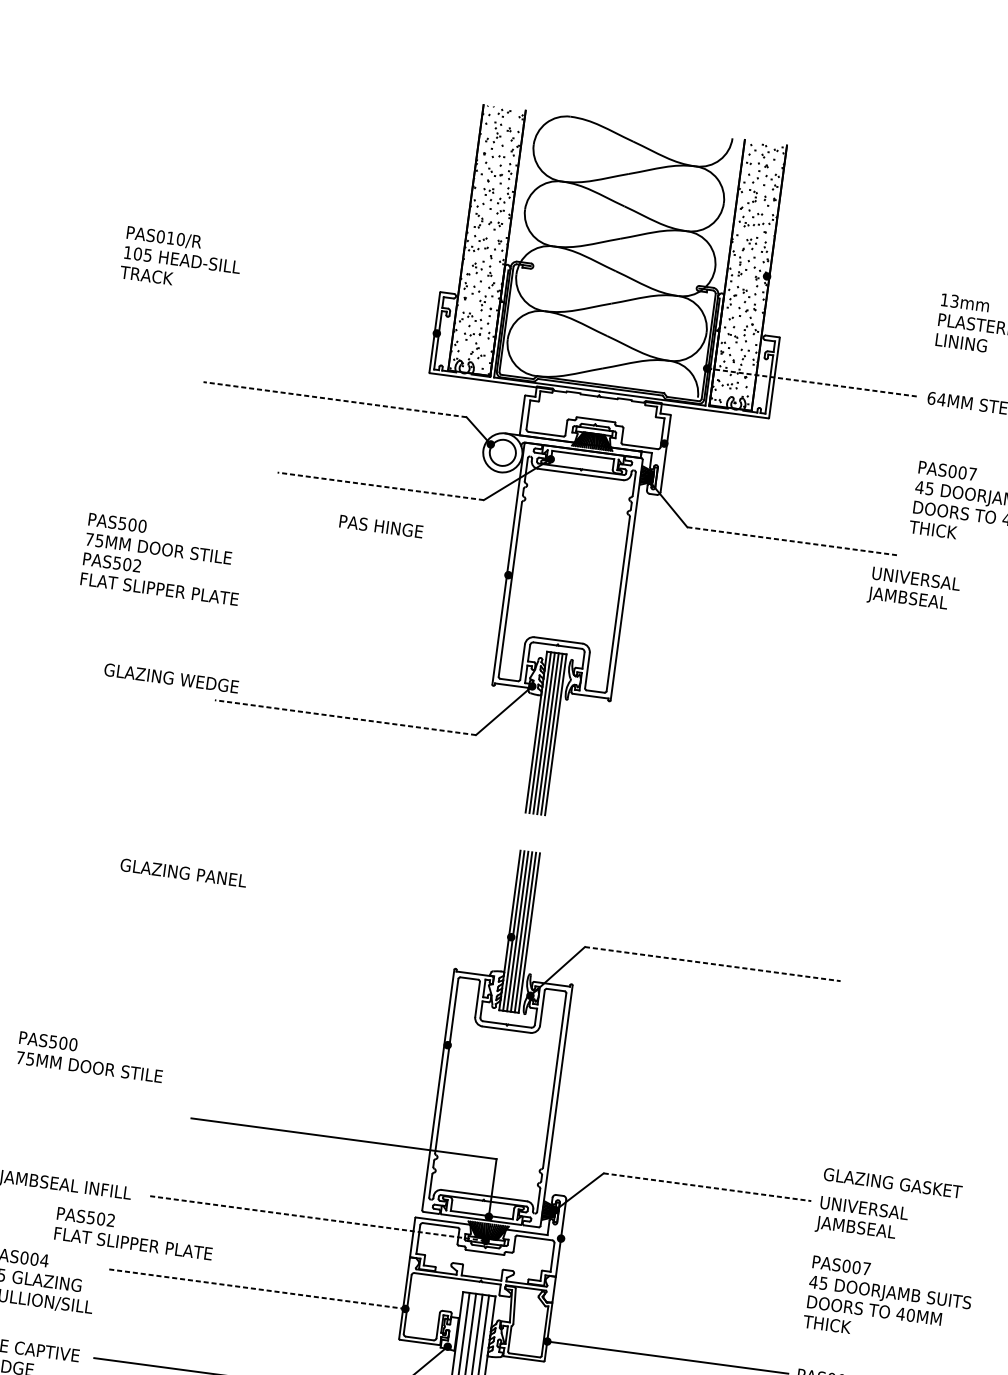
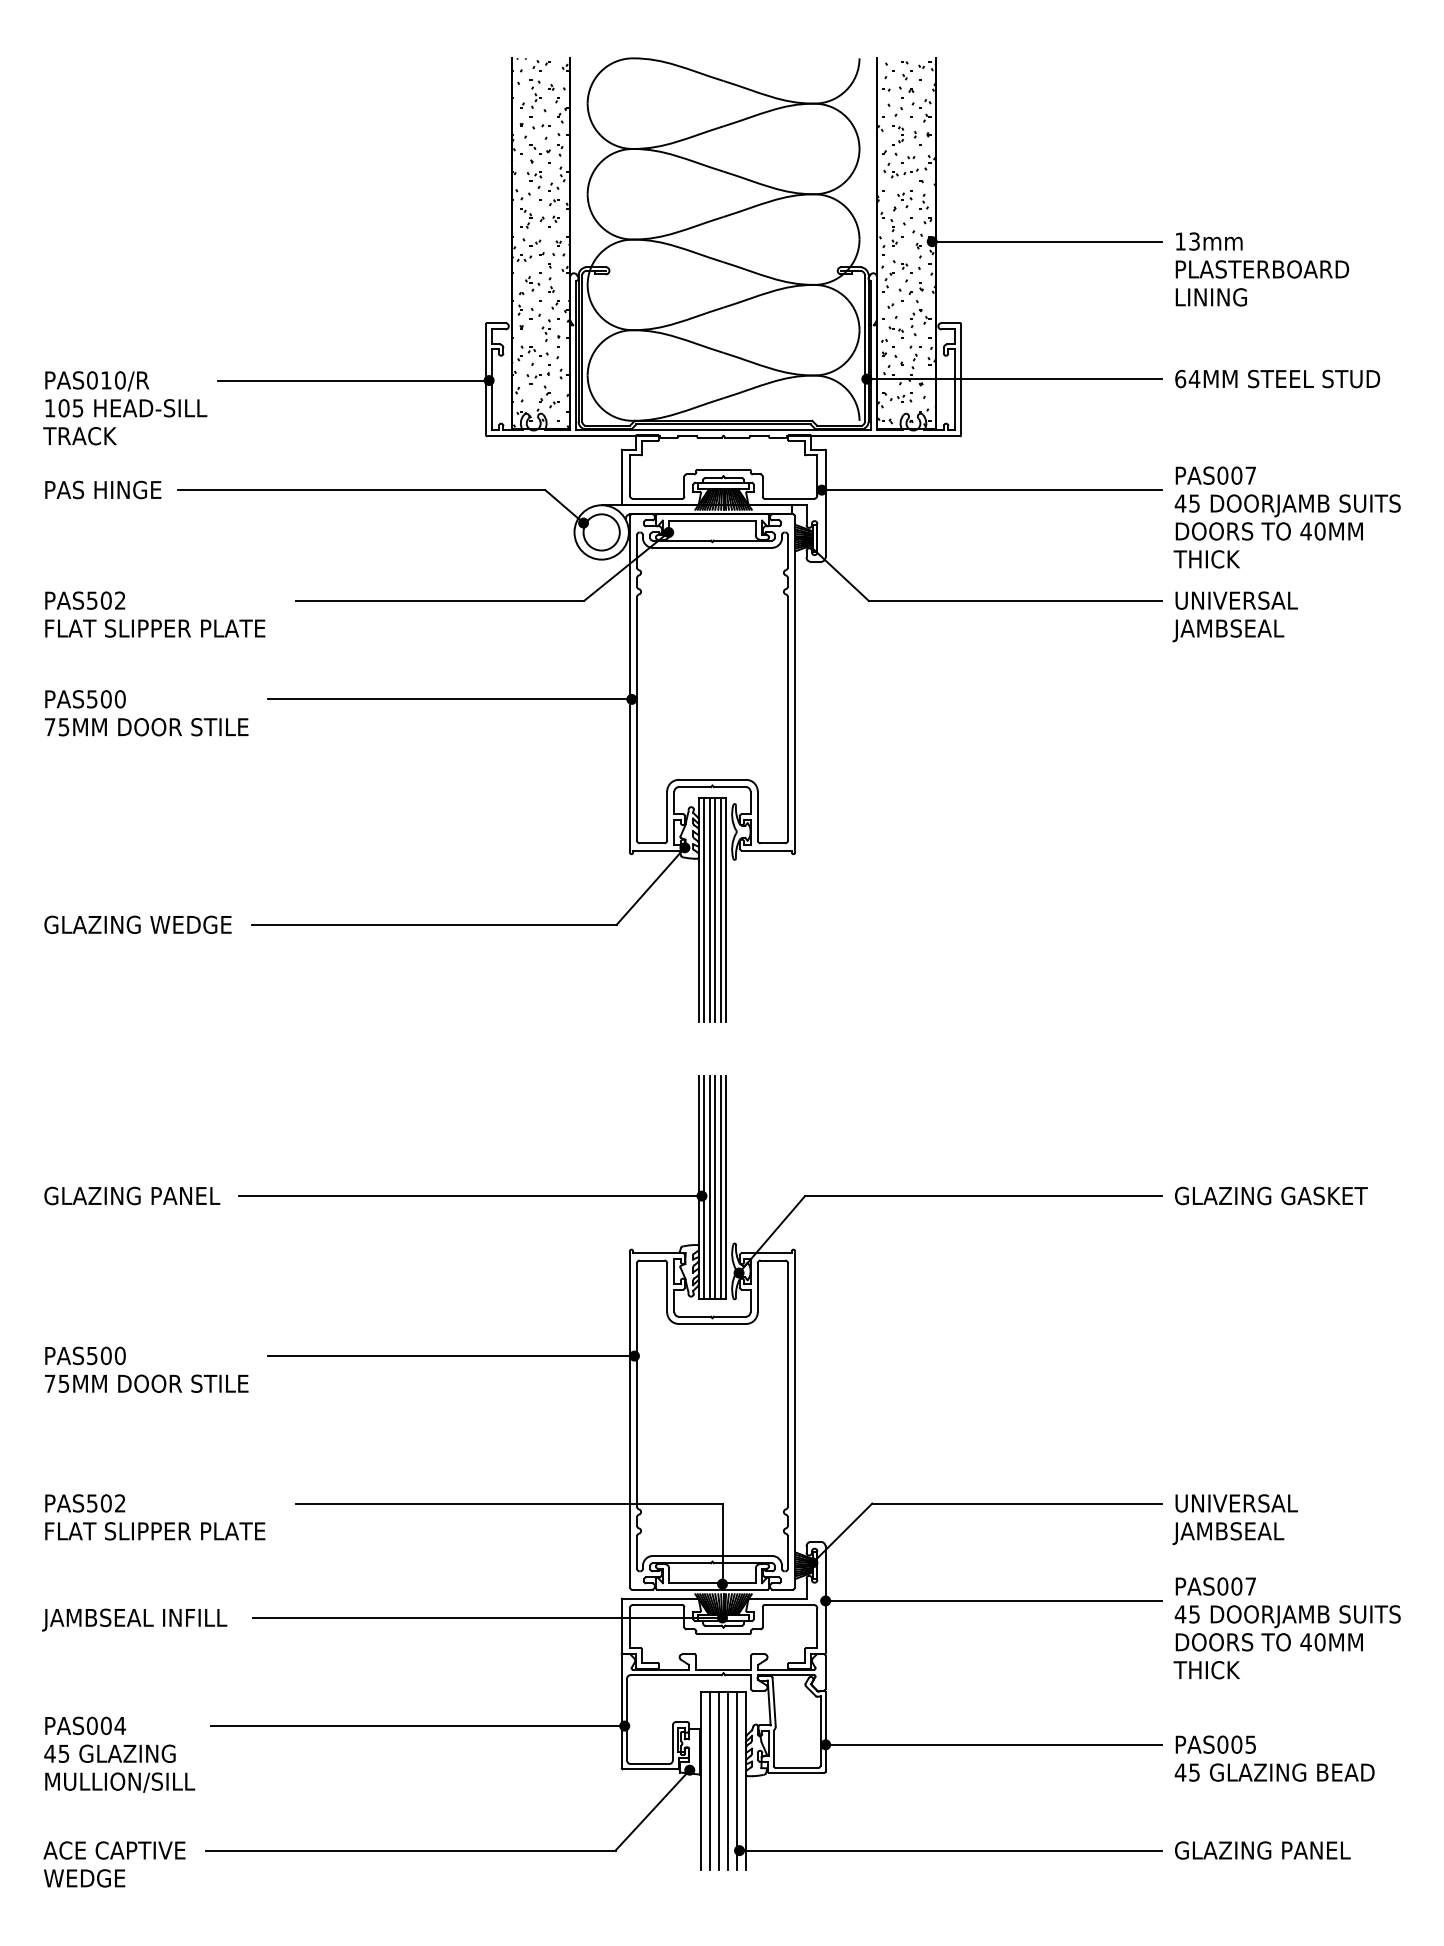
text: (181, 260) -> (125, 408), moved
line: (849, 287) -> (1047, 241), added
line: (339, 320) -> (353, 380), added
line: (812, 382) -> (1014, 379), dashed -> solid
line: (335, 399) -> (361, 490), dashed -> solid
line: (785, 460) -> (991, 490), added
line: (380, 486) -> (439, 600), dashed -> solid
text: (381, 526) -> (103, 489), moved
line: (792, 541) -> (1015, 600), dashed -> solid
line: (378, 557) -> (449, 699), added
text: (161, 579) -> (155, 614), moved
text: (913, 589) -> (1234, 616), moved
text: (171, 678) -> (137, 924), moved
line: (345, 717) -> (434, 924), dashed -> solid
text: (183, 872) -> (132, 1195), moved
line: (345, 915) -> (470, 1196), added
line: (712, 964) -> (983, 1196), dashed -> solid
line: (316, 1028) -> (451, 1356), added
text: (90, 1056) -> (146, 1369), moved
text: (893, 1182) -> (1271, 1195), moved
line: (707, 1187) -> (1017, 1503), dashed -> solid
line: (317, 1218) -> (487, 1617), dashed -> solid
text: (134, 1233) -> (155, 1517), moved
line: (681, 1254) -> (993, 1600), added
line: (257, 1289) -> (417, 1726), dashed -> solid

